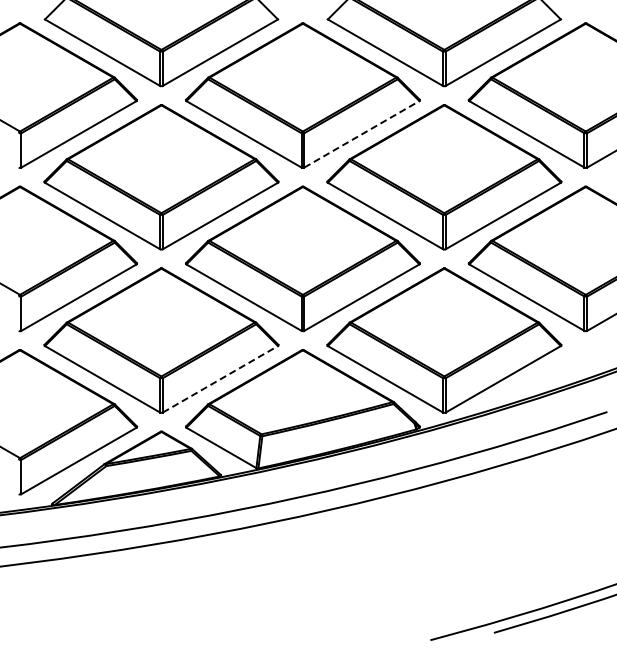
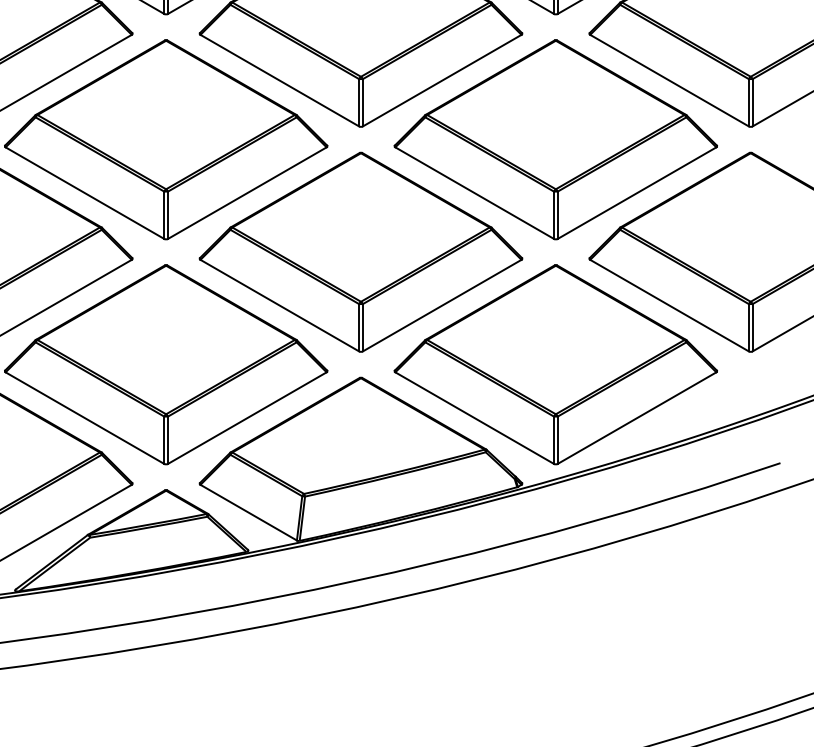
line: (362, 134) -> (443, 80), dashed -> solid
line: (220, 379) -> (247, 418), dashed -> solid

